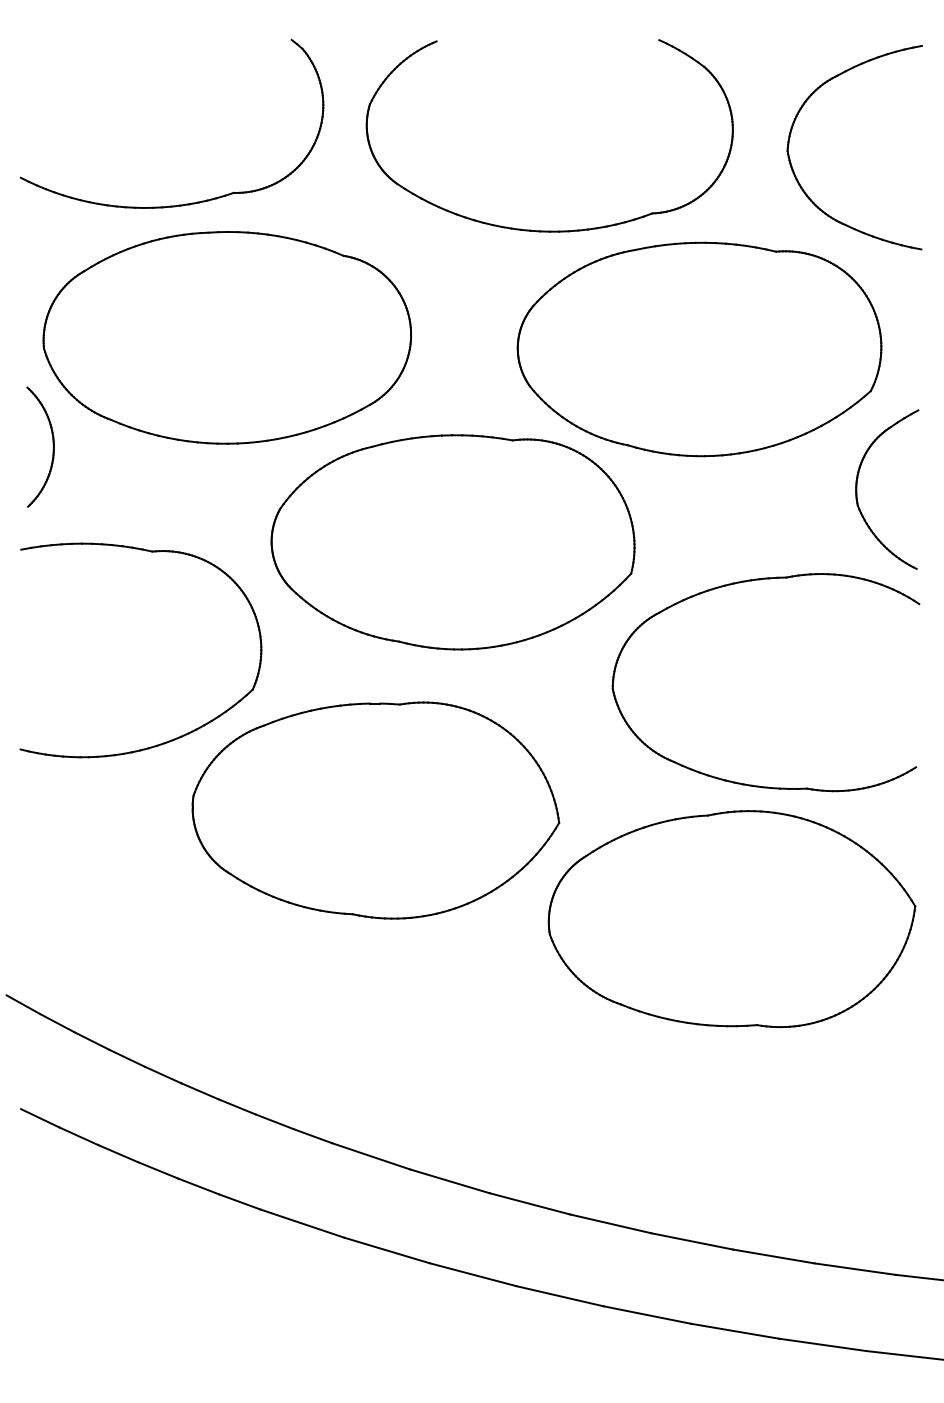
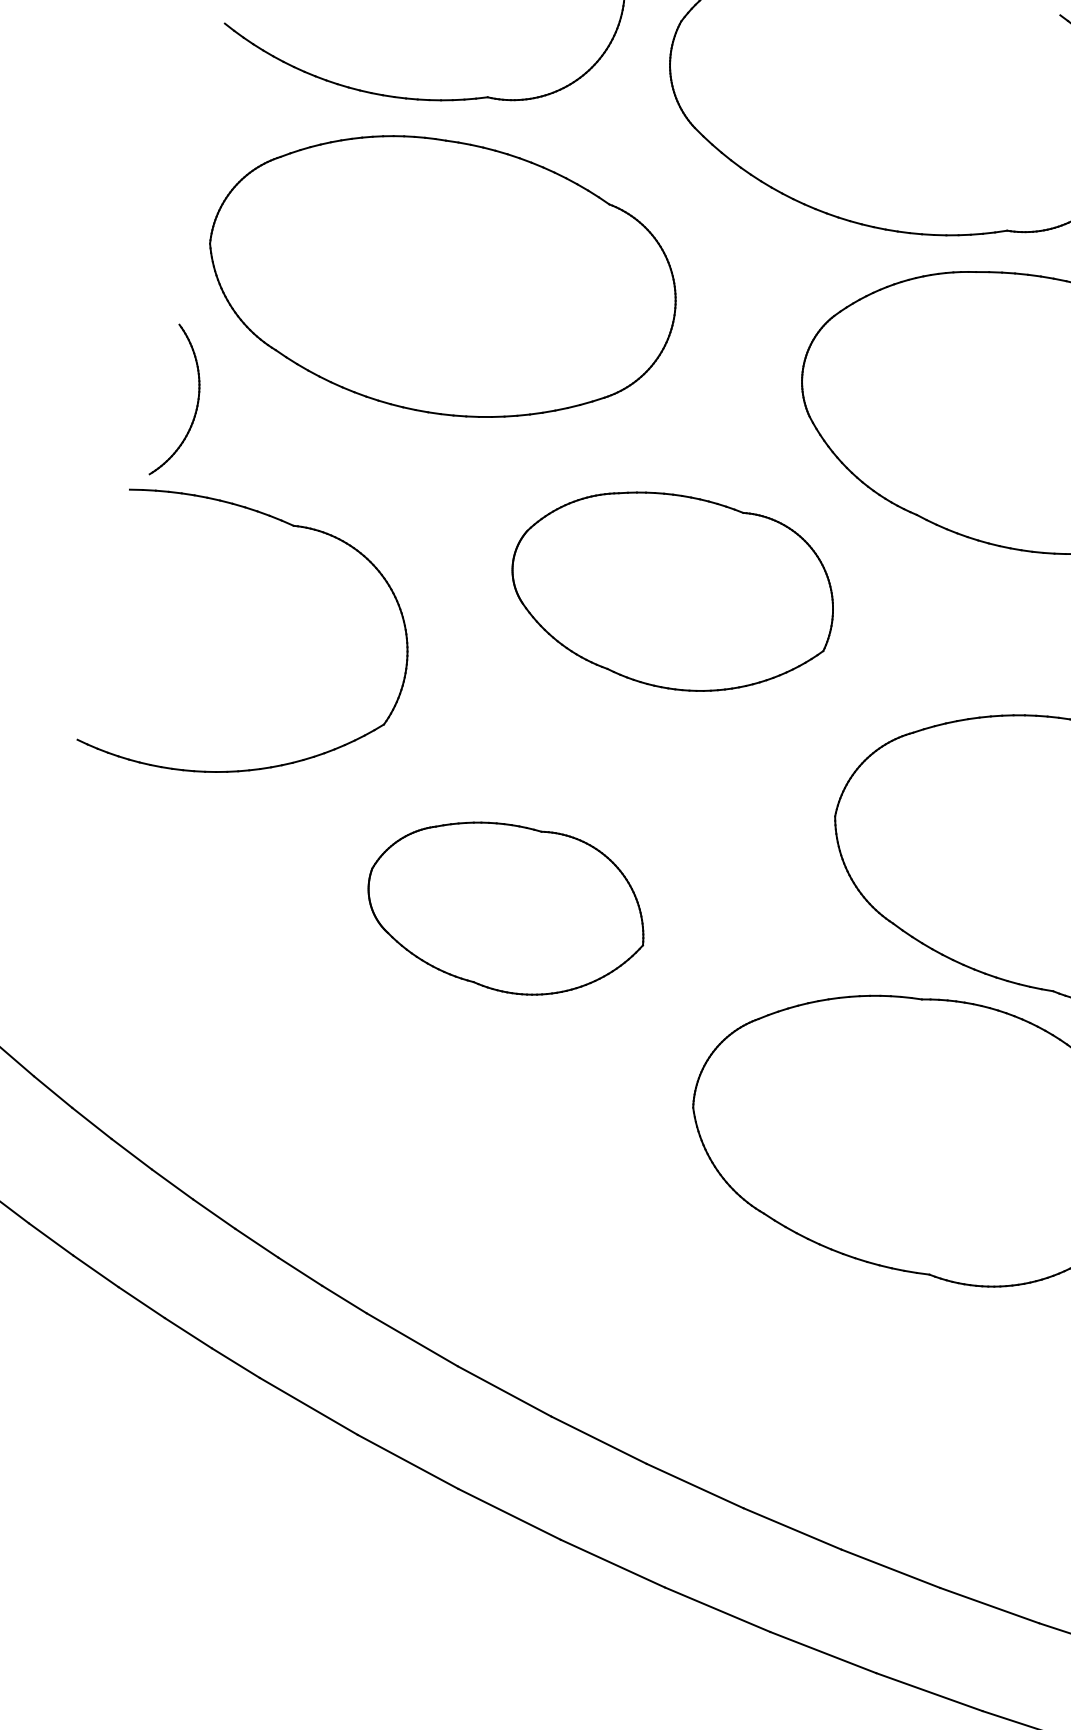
part: (52, 444) -> (196, 402), moved
part: (452, 542) -> (672, 591), size x0.7
part: (375, 810) -> (506, 907), size x0.6

